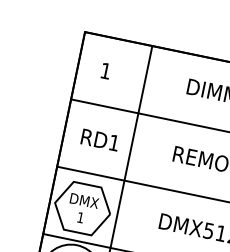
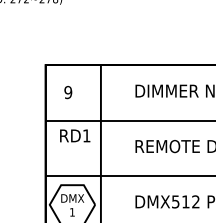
text: (106, 71) -> (68, 92), 1 -> 9
text: (100, 139) -> (75, 135), moved

